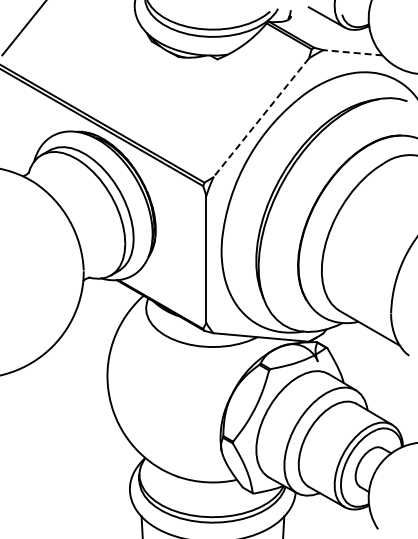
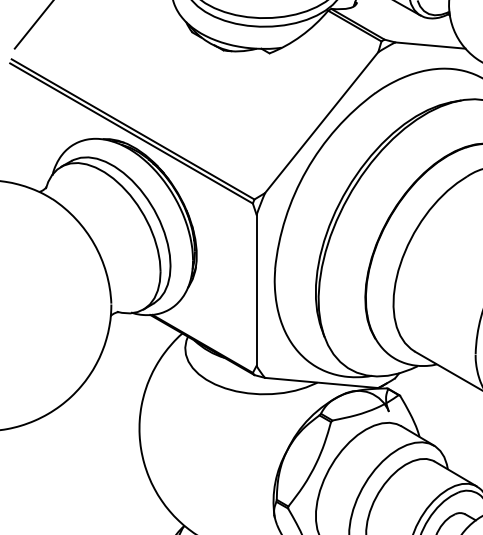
line: (352, 52) -> (429, 45), dashed -> solid
line: (260, 118) -> (320, 123), dashed -> solid

